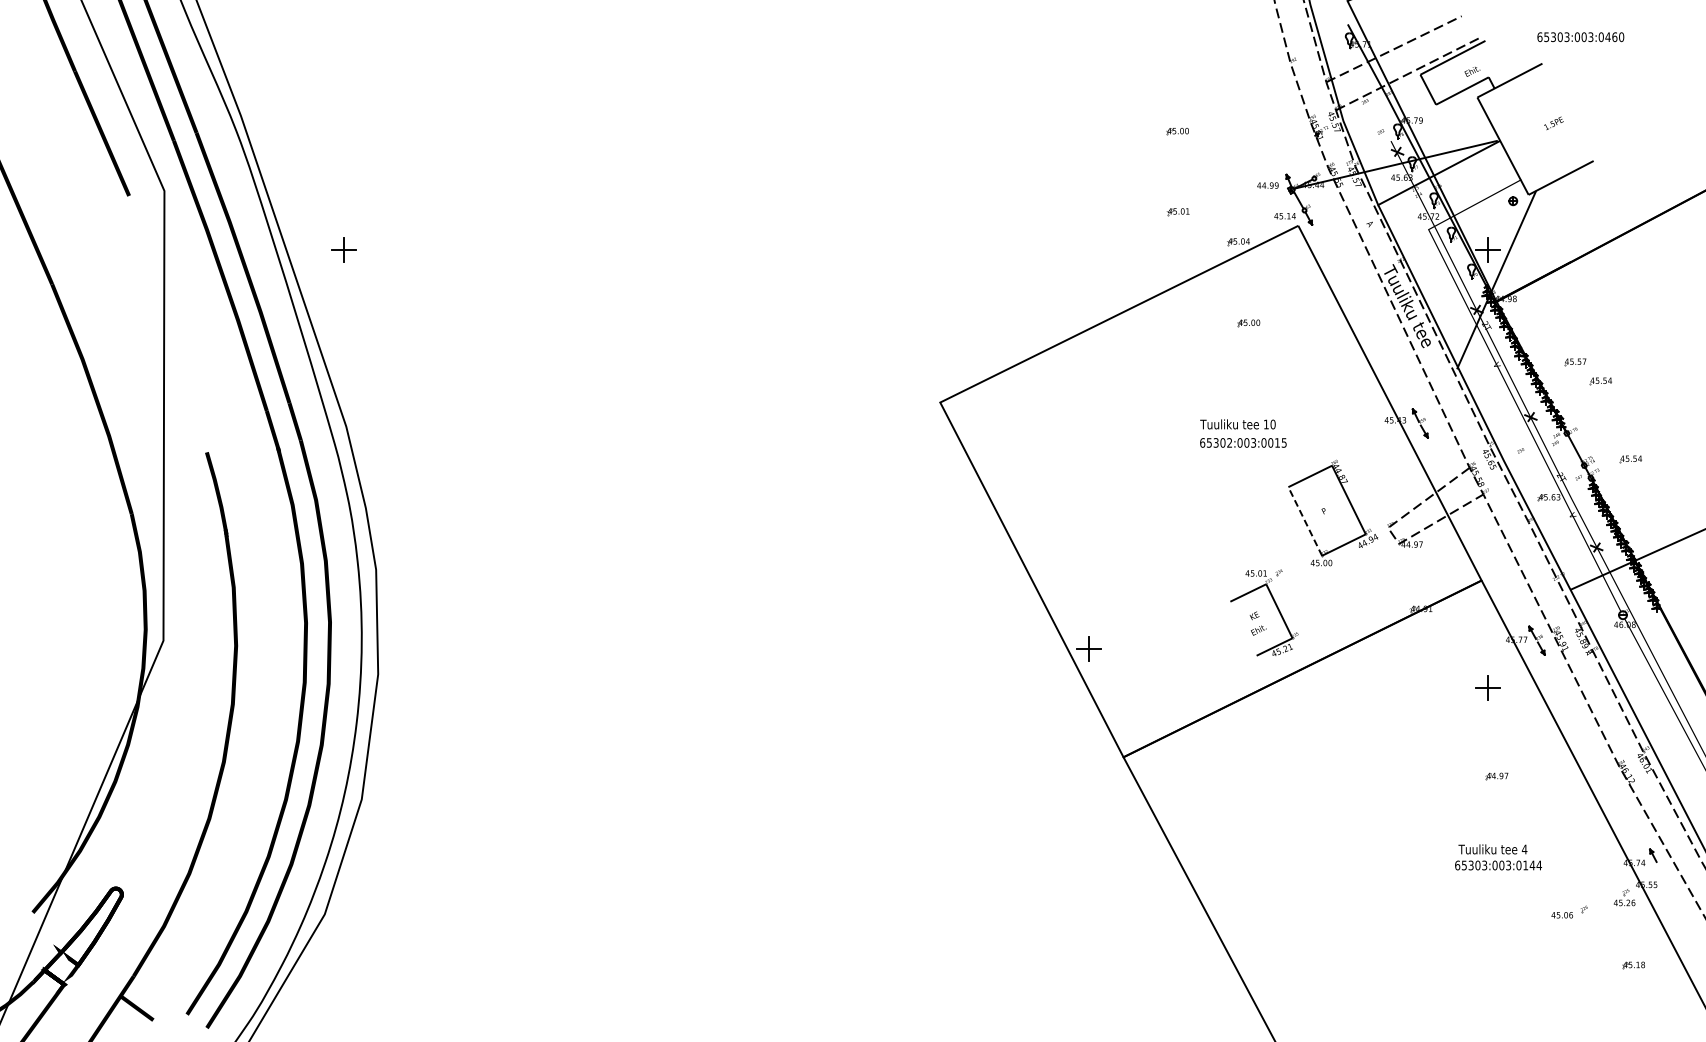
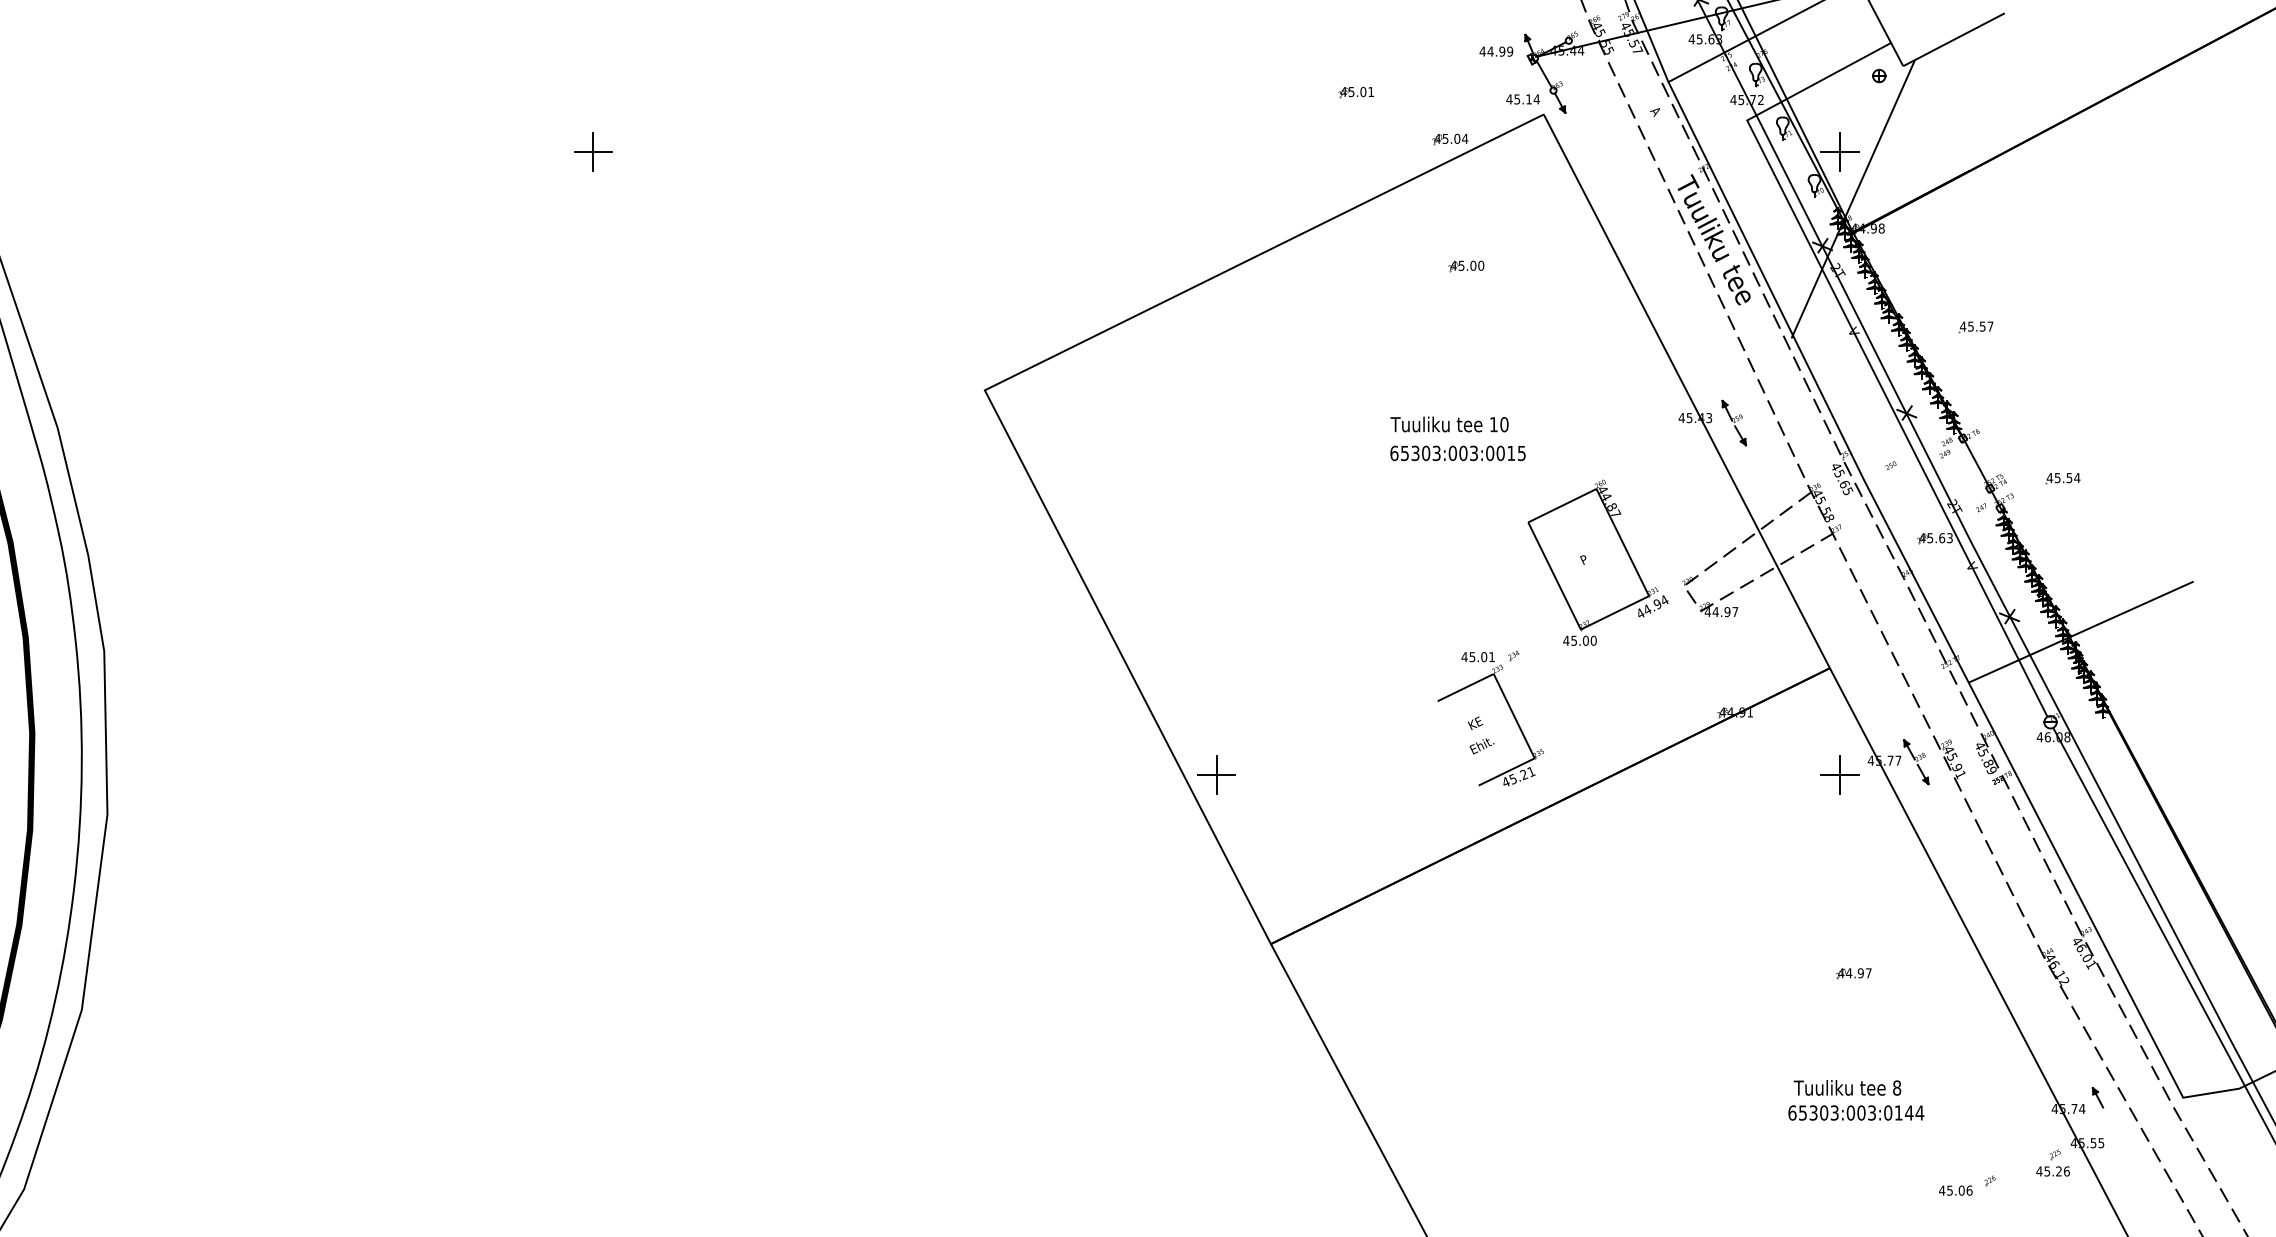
part: (343, 249) -> (591, 151), moved
part: (1600, 381) -> (2015, 357), removed
text: (1229, 443) -> (1436, 454), 65302:003:0015 -> 65303:003:0015
line: (1305, 521) -> (1554, 576), dashed -> solid
part: (1487, 687) -> (1839, 774), moved
text: (1524, 849) -> (1896, 1088), 4 -> 8

